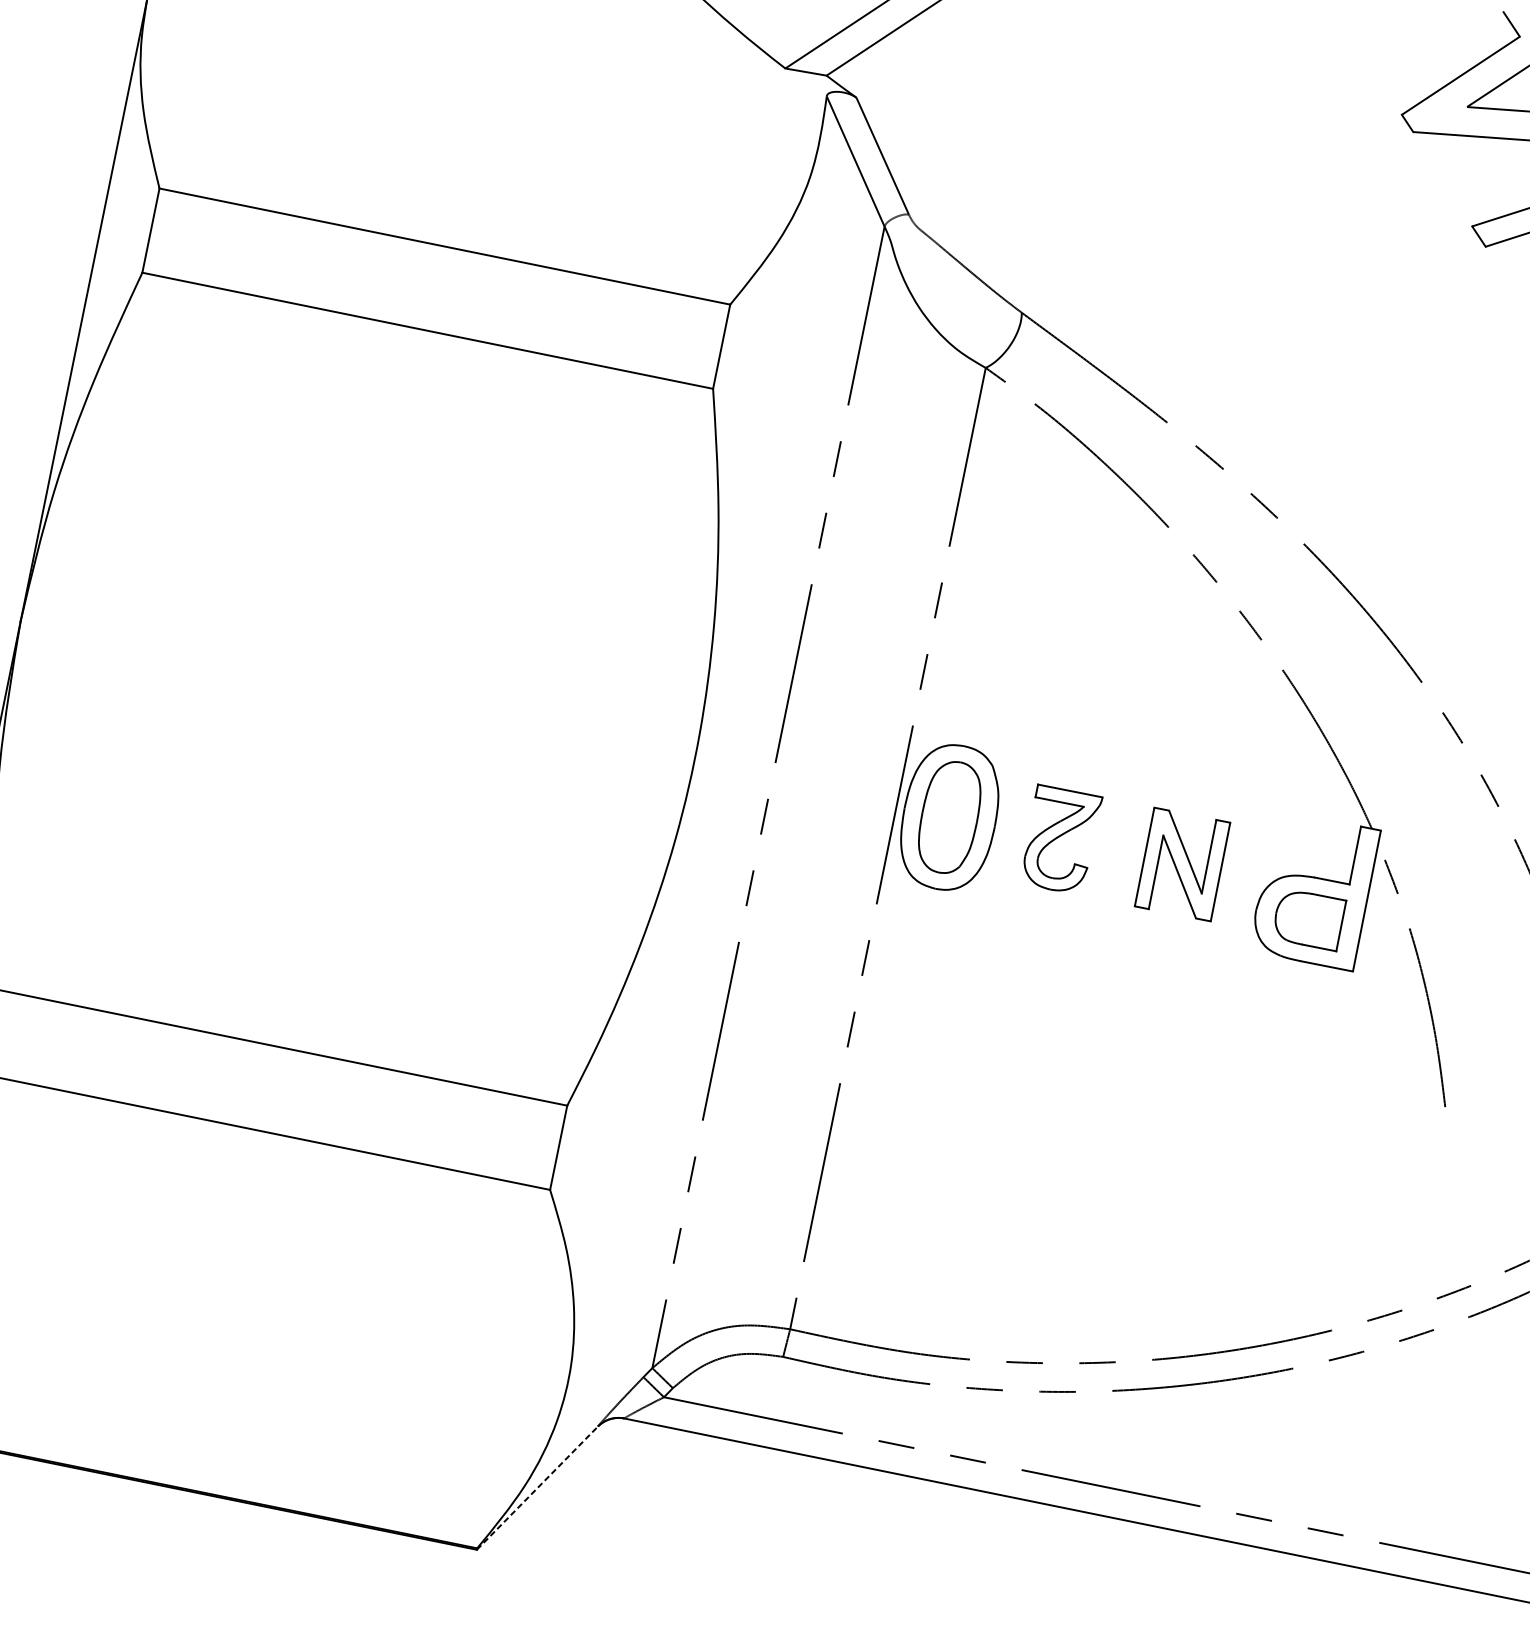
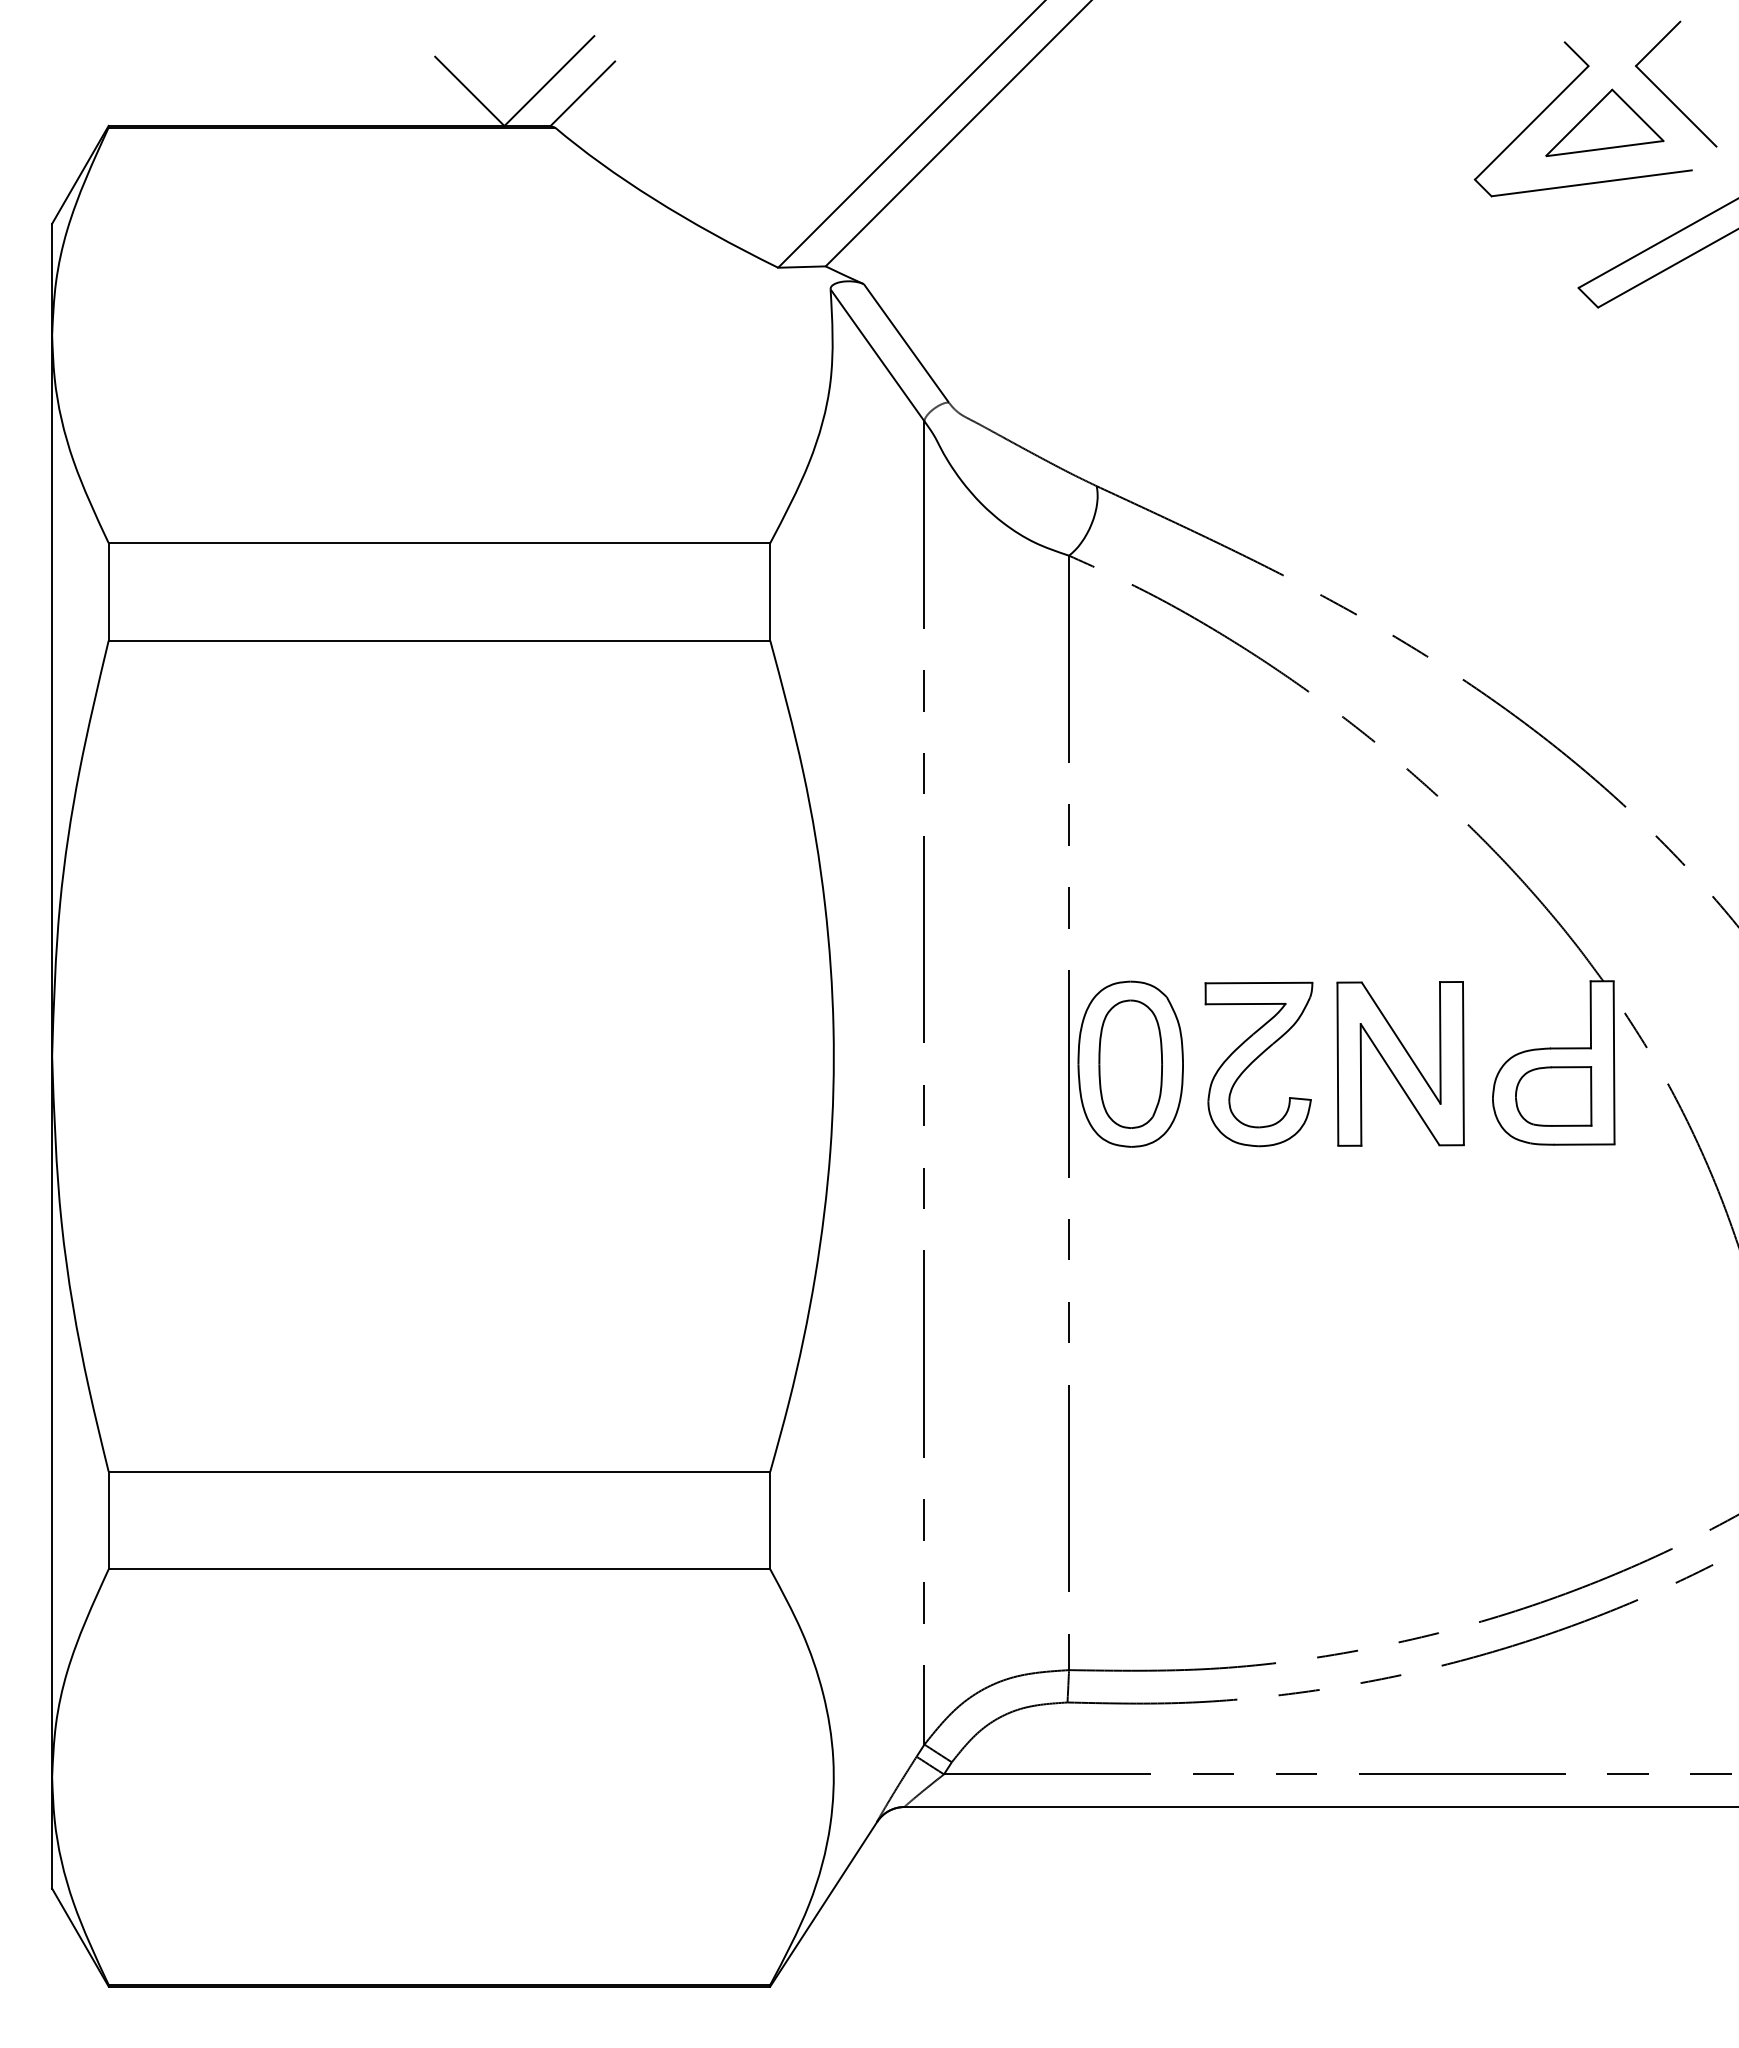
part: (1059, 840) -> (1258, 1064), size x1.43
part: (1182, 864) -> (1400, 1063), size x1.43
line: (538, 1487) -> (824, 1903), dashed -> solid

